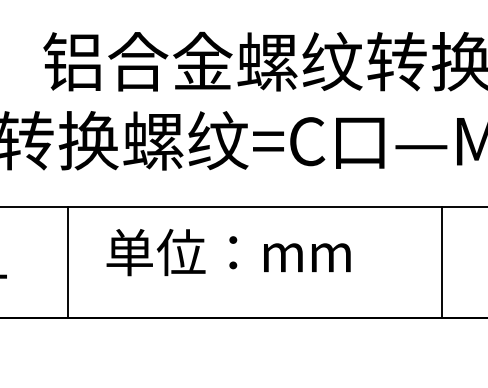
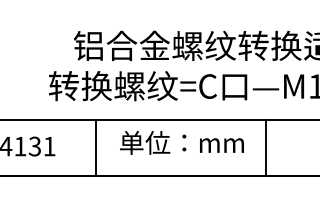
text: (227, 251) -> (181, 142), moved
line: (68, 261) -> (96, 147), moved
line: (442, 261) -> (266, 147), moved

